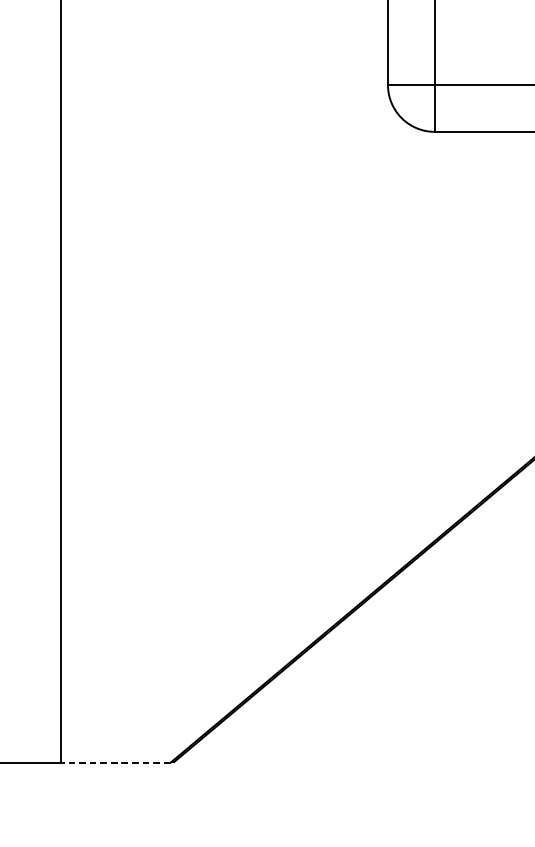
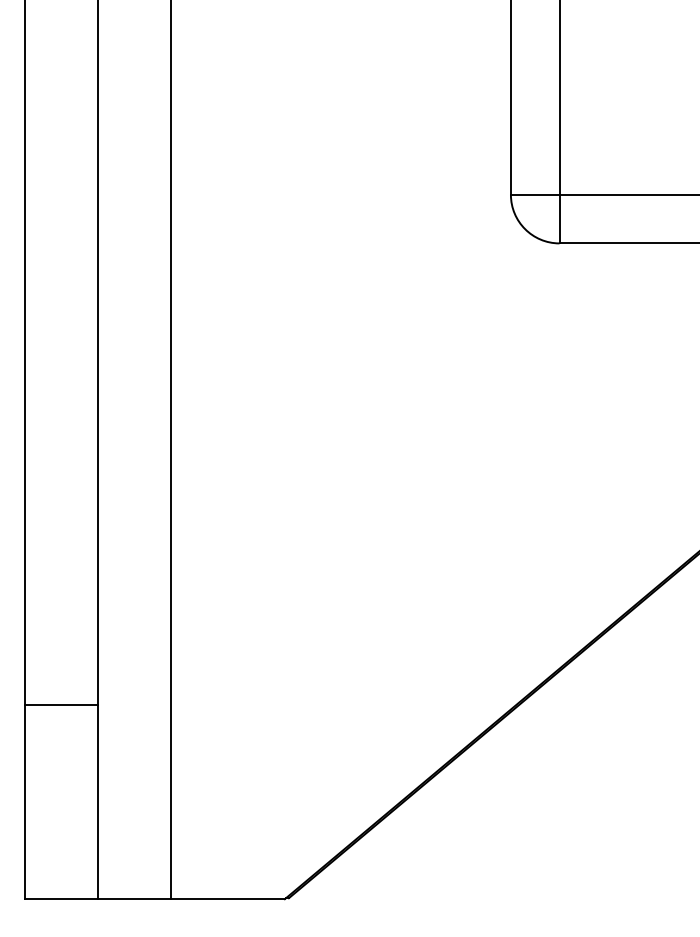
line: (115, 763) -> (227, 899), dashed -> solid

